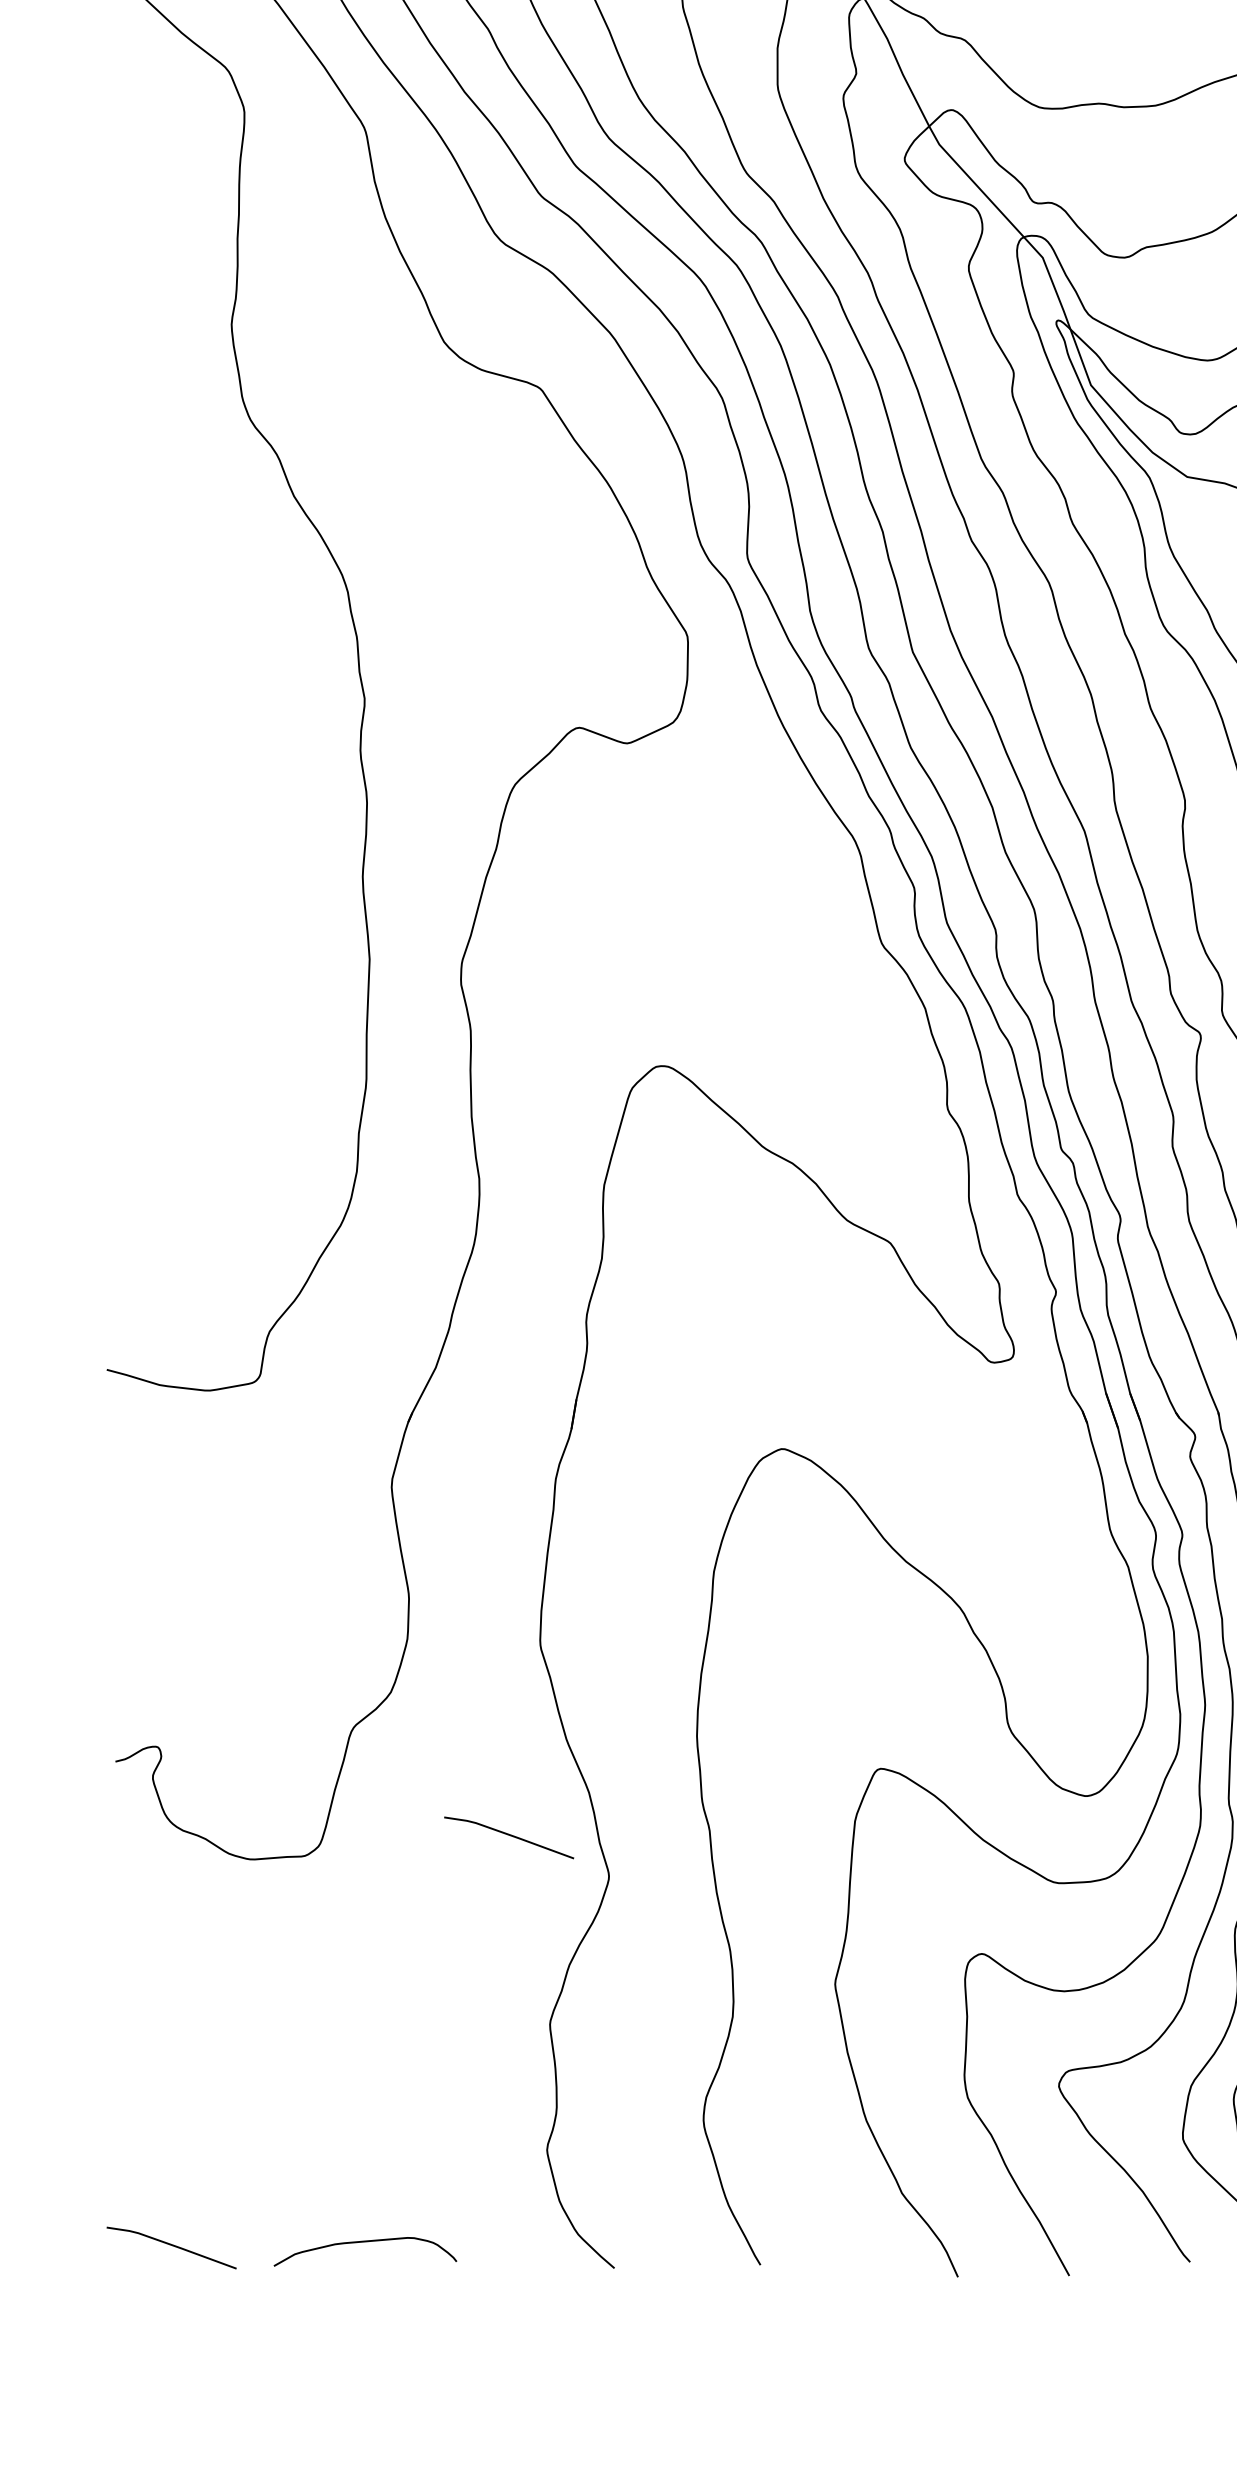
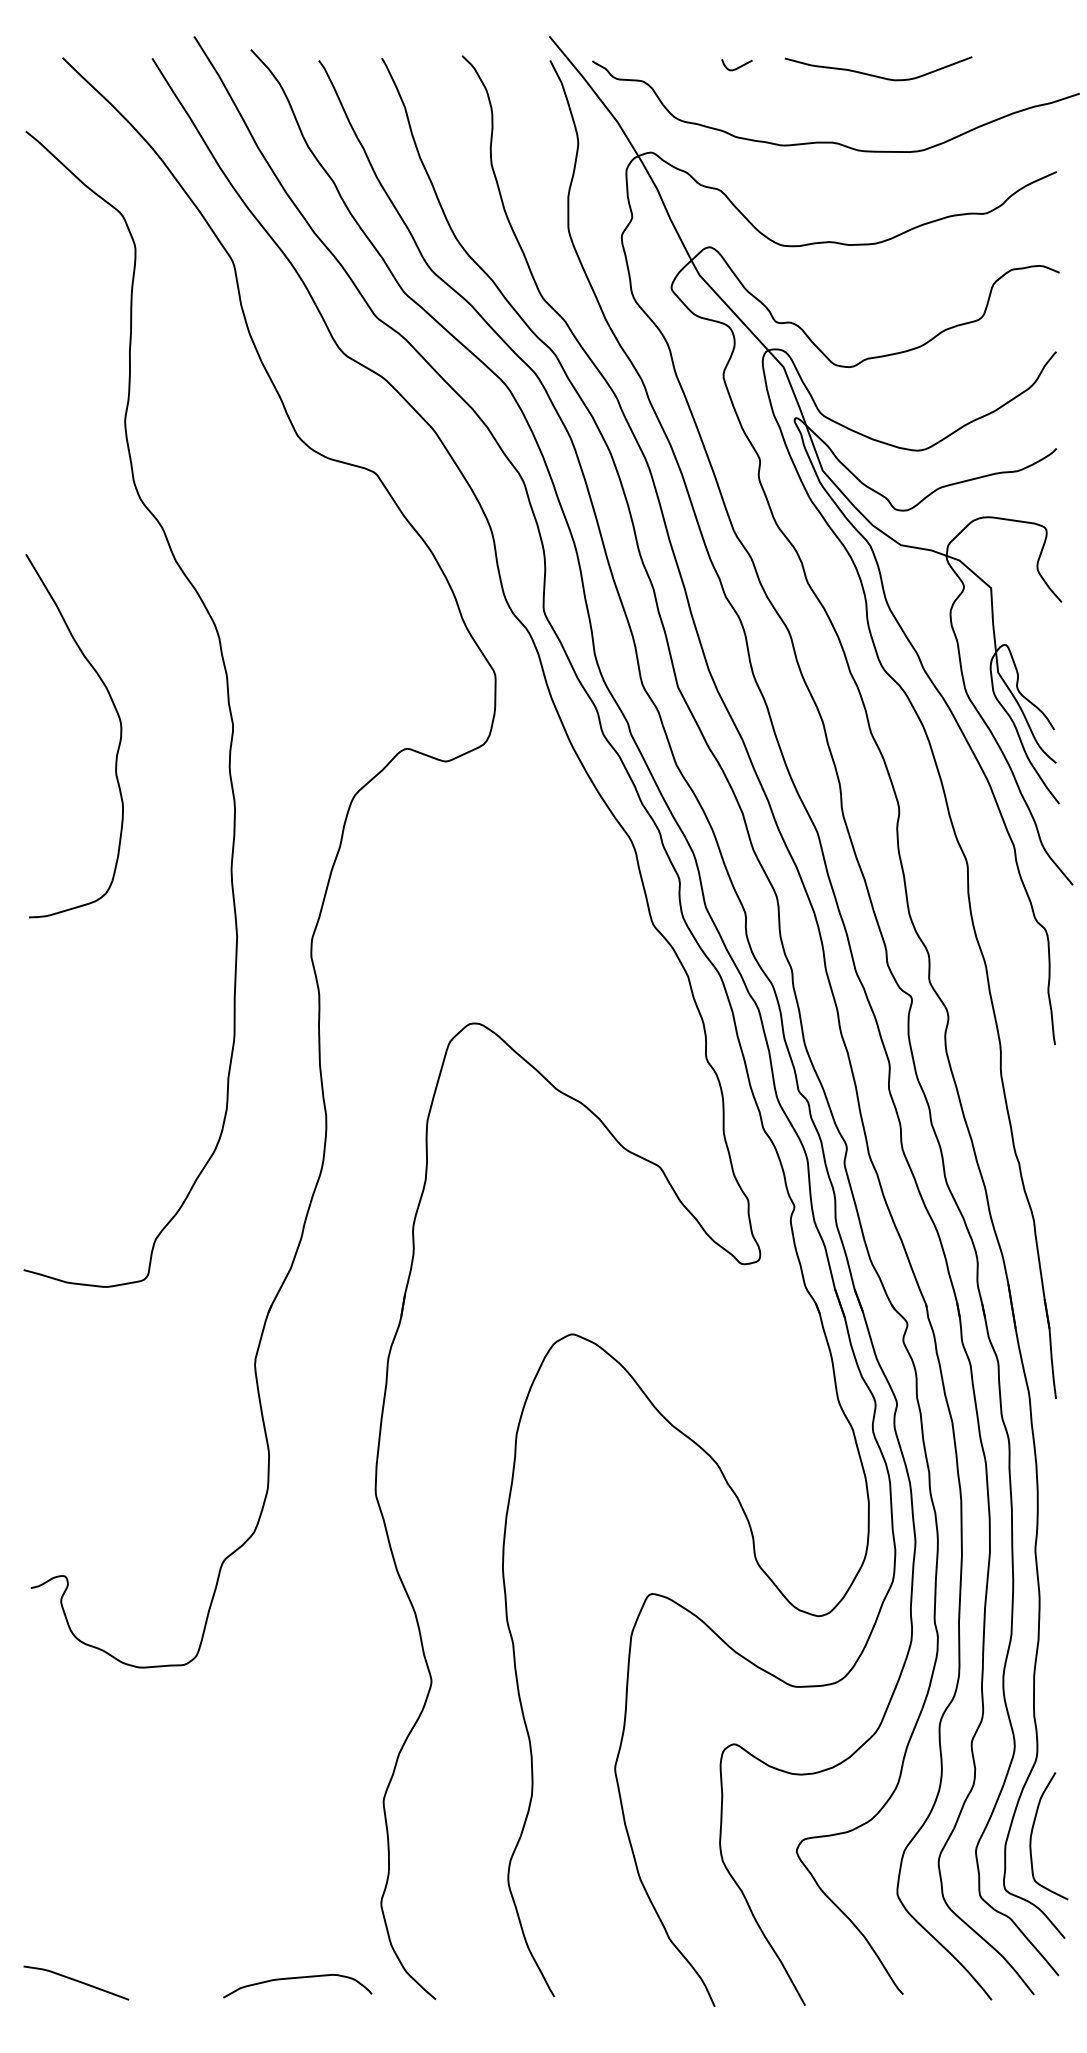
curve: (222, 727) -> (117, 748), added
line: (509, 1835) -> (350, 1648), removed
curve: (365, 2242) -> (297, 1978), moved

